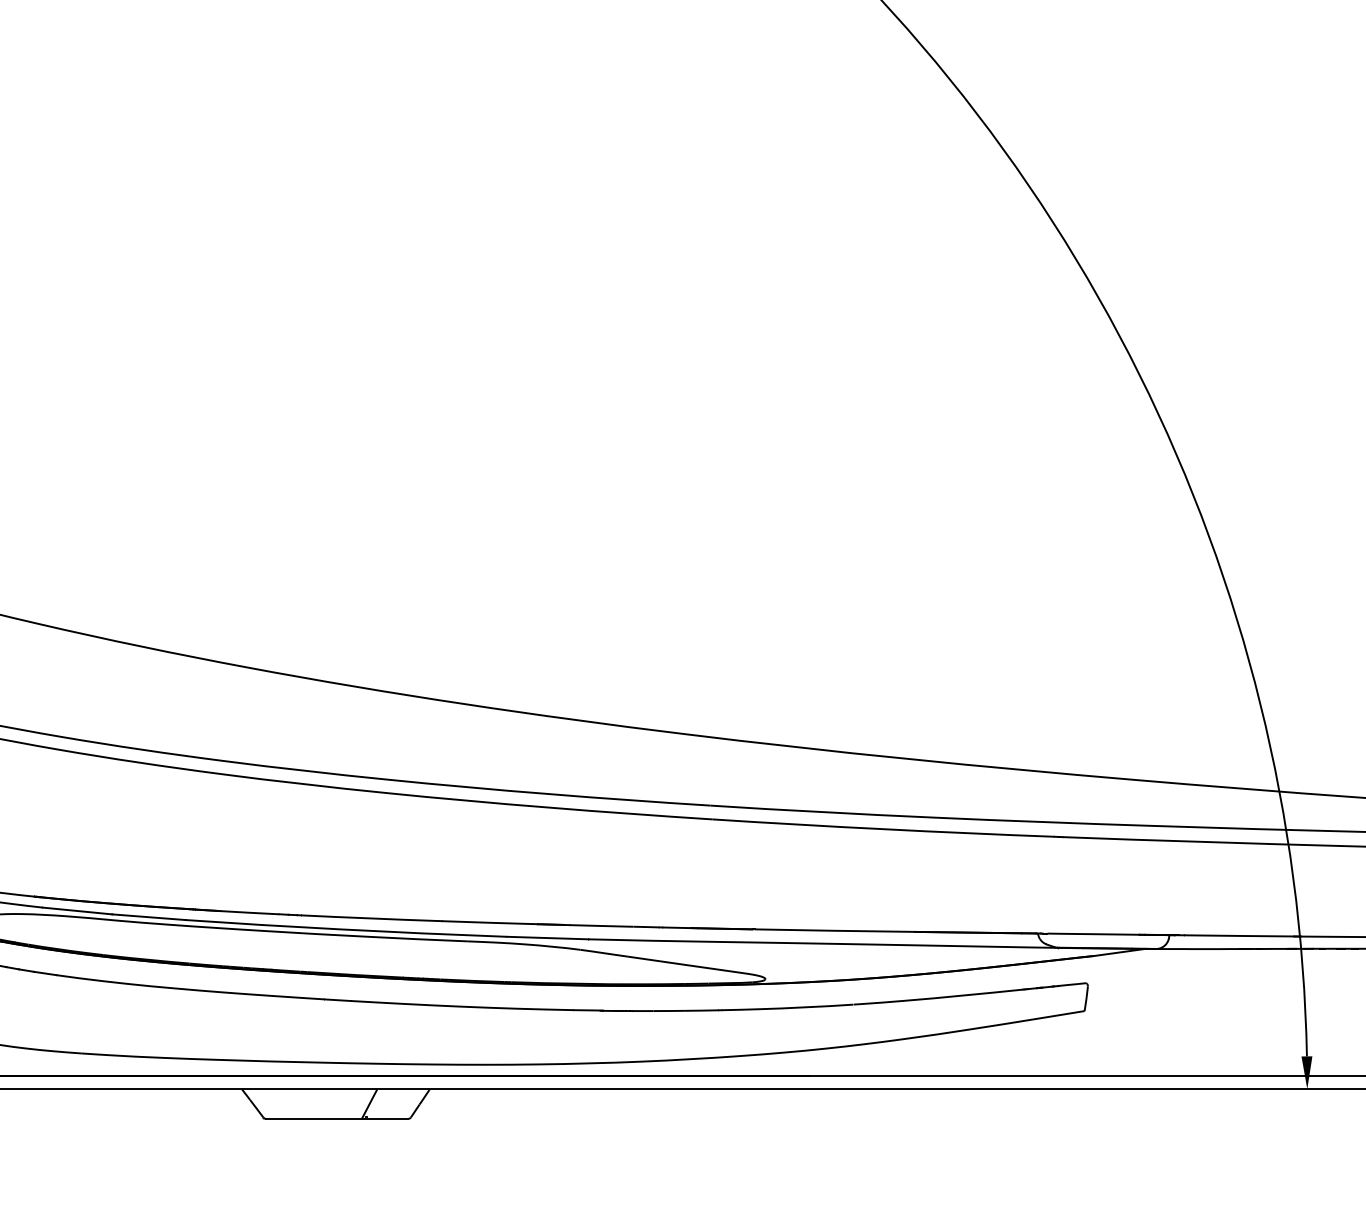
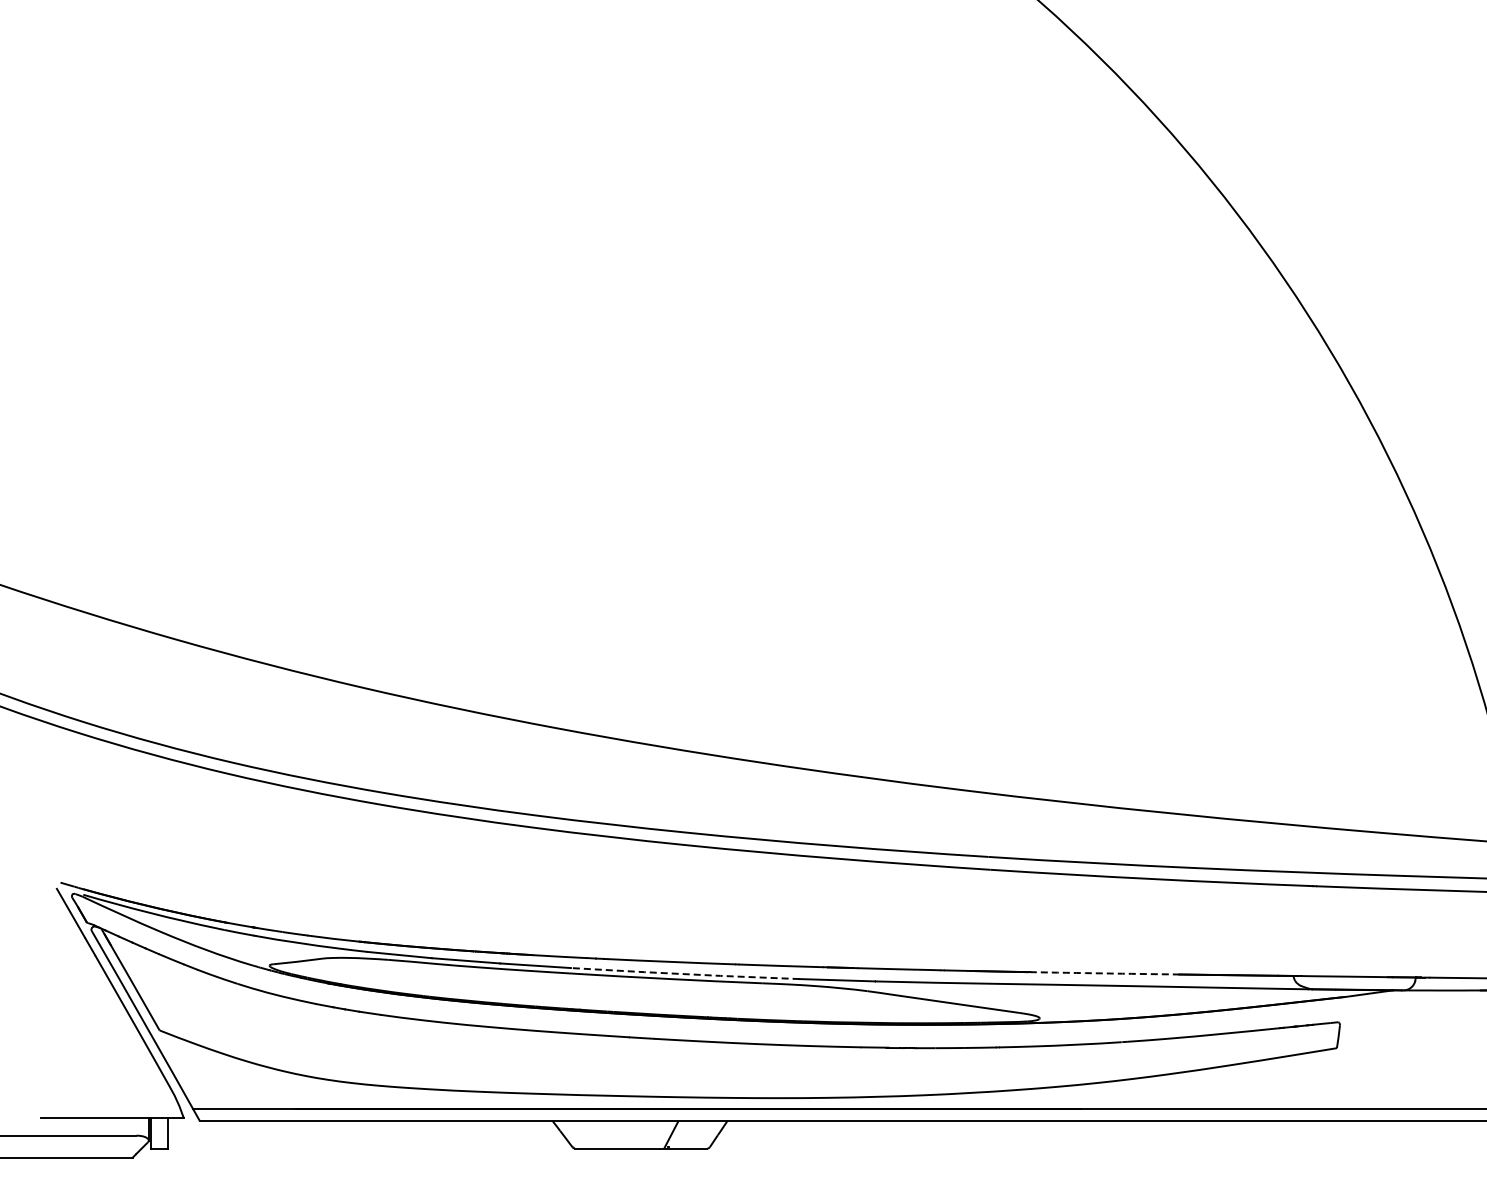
arc: (833, 930) -> (1103, 973), solid -> dashed
line: (383, 931) -> (684, 974), solid -> dashed

